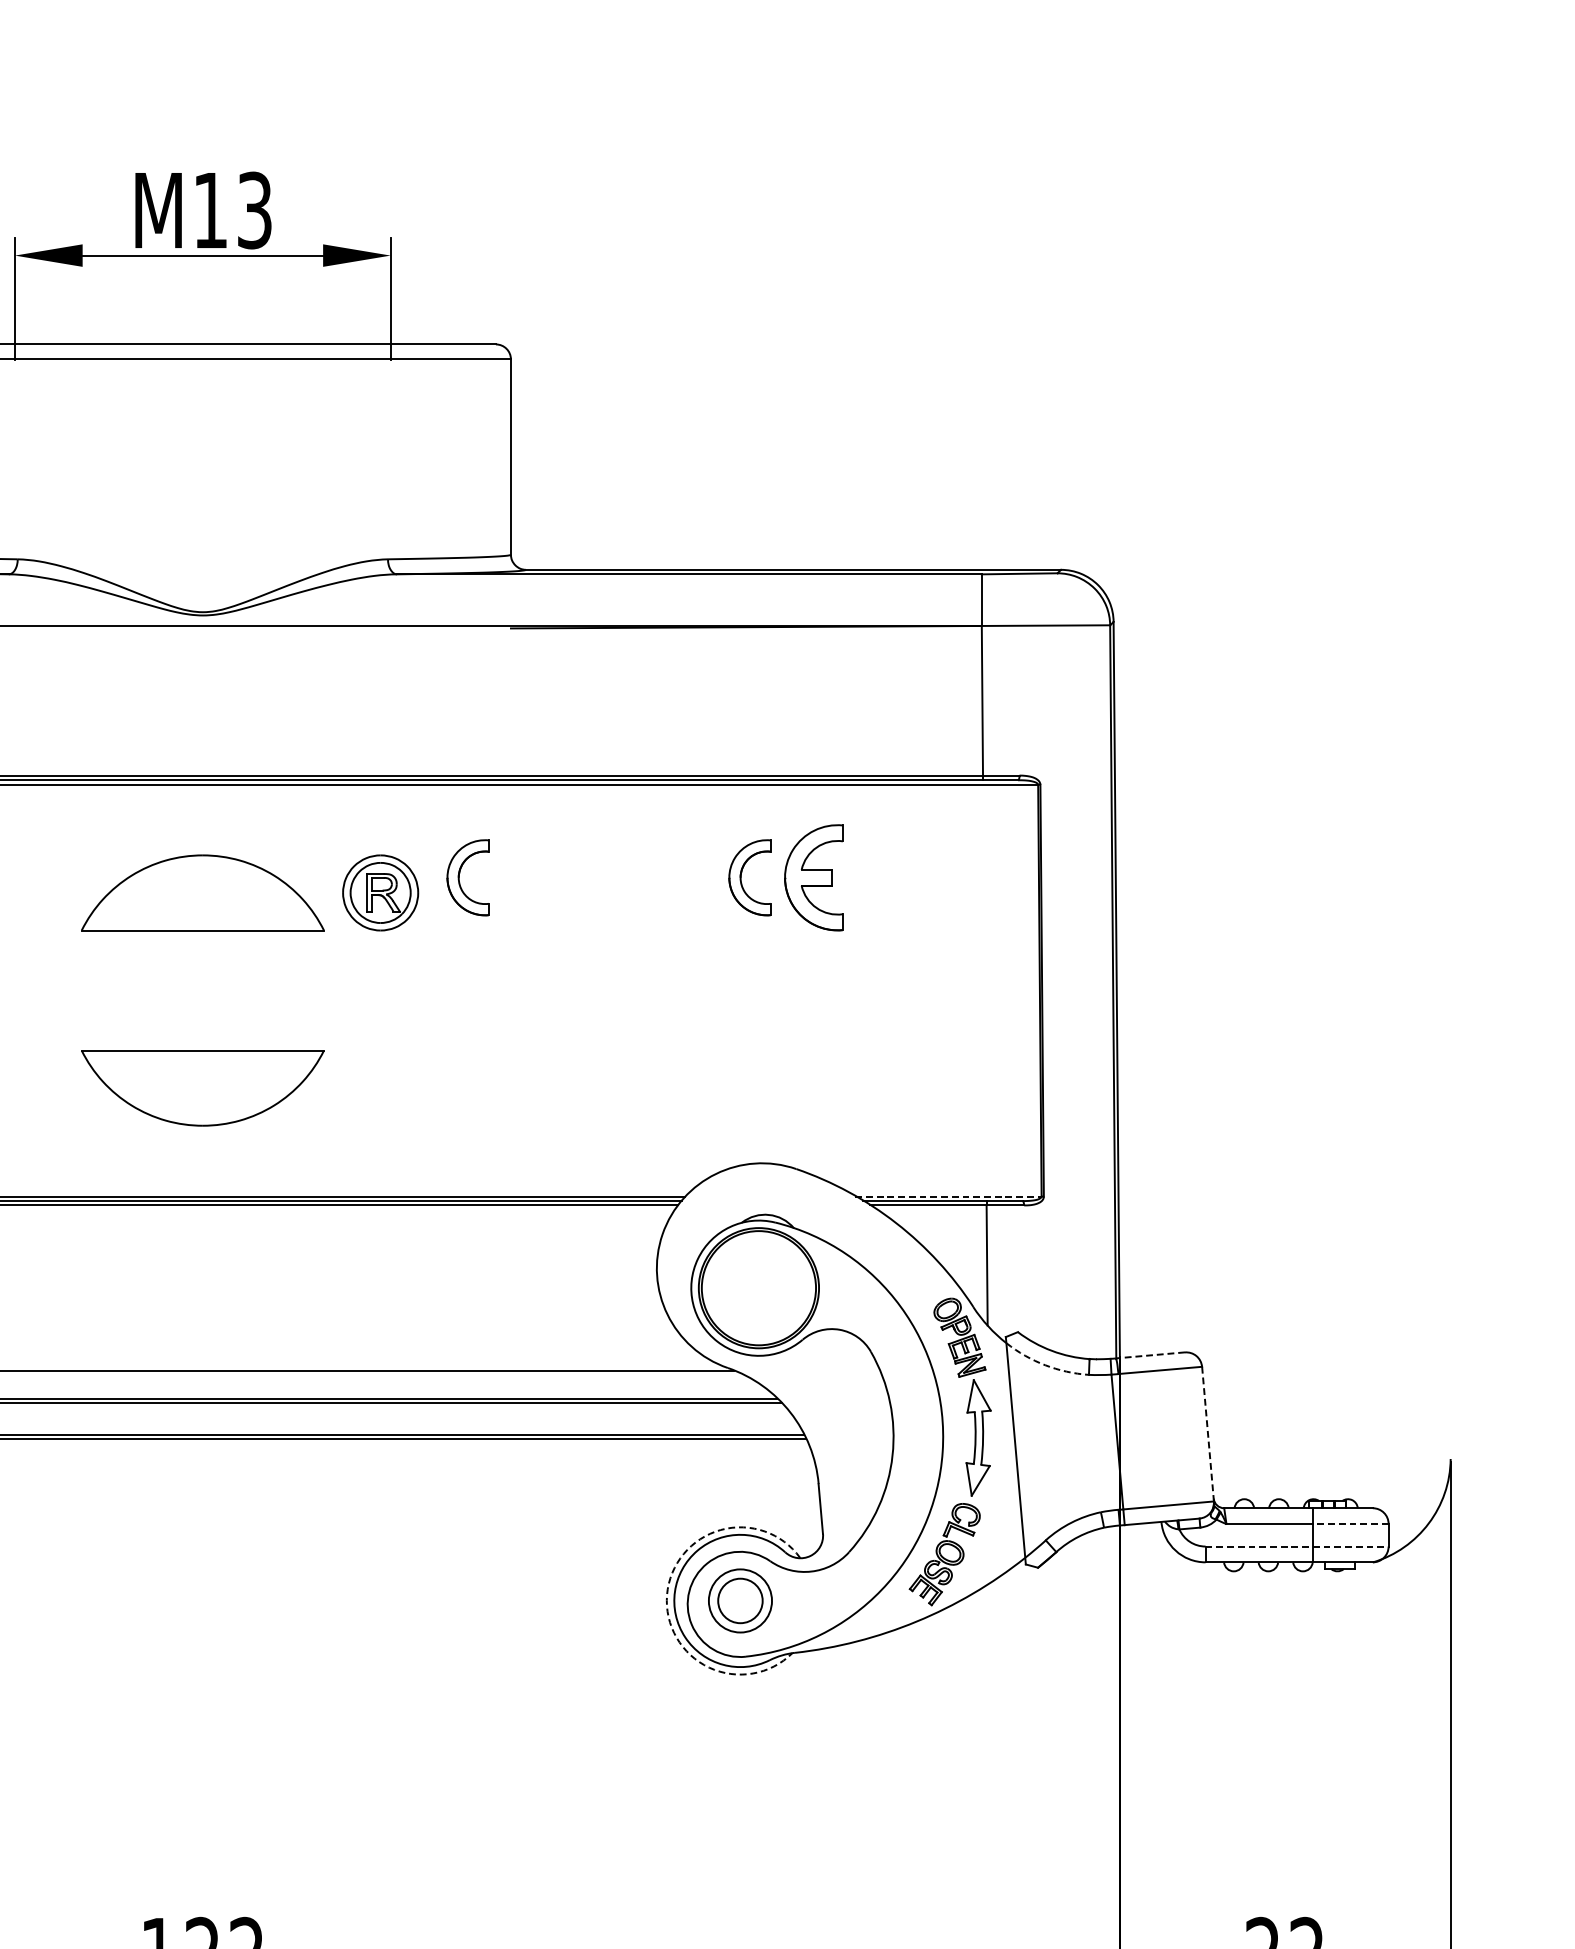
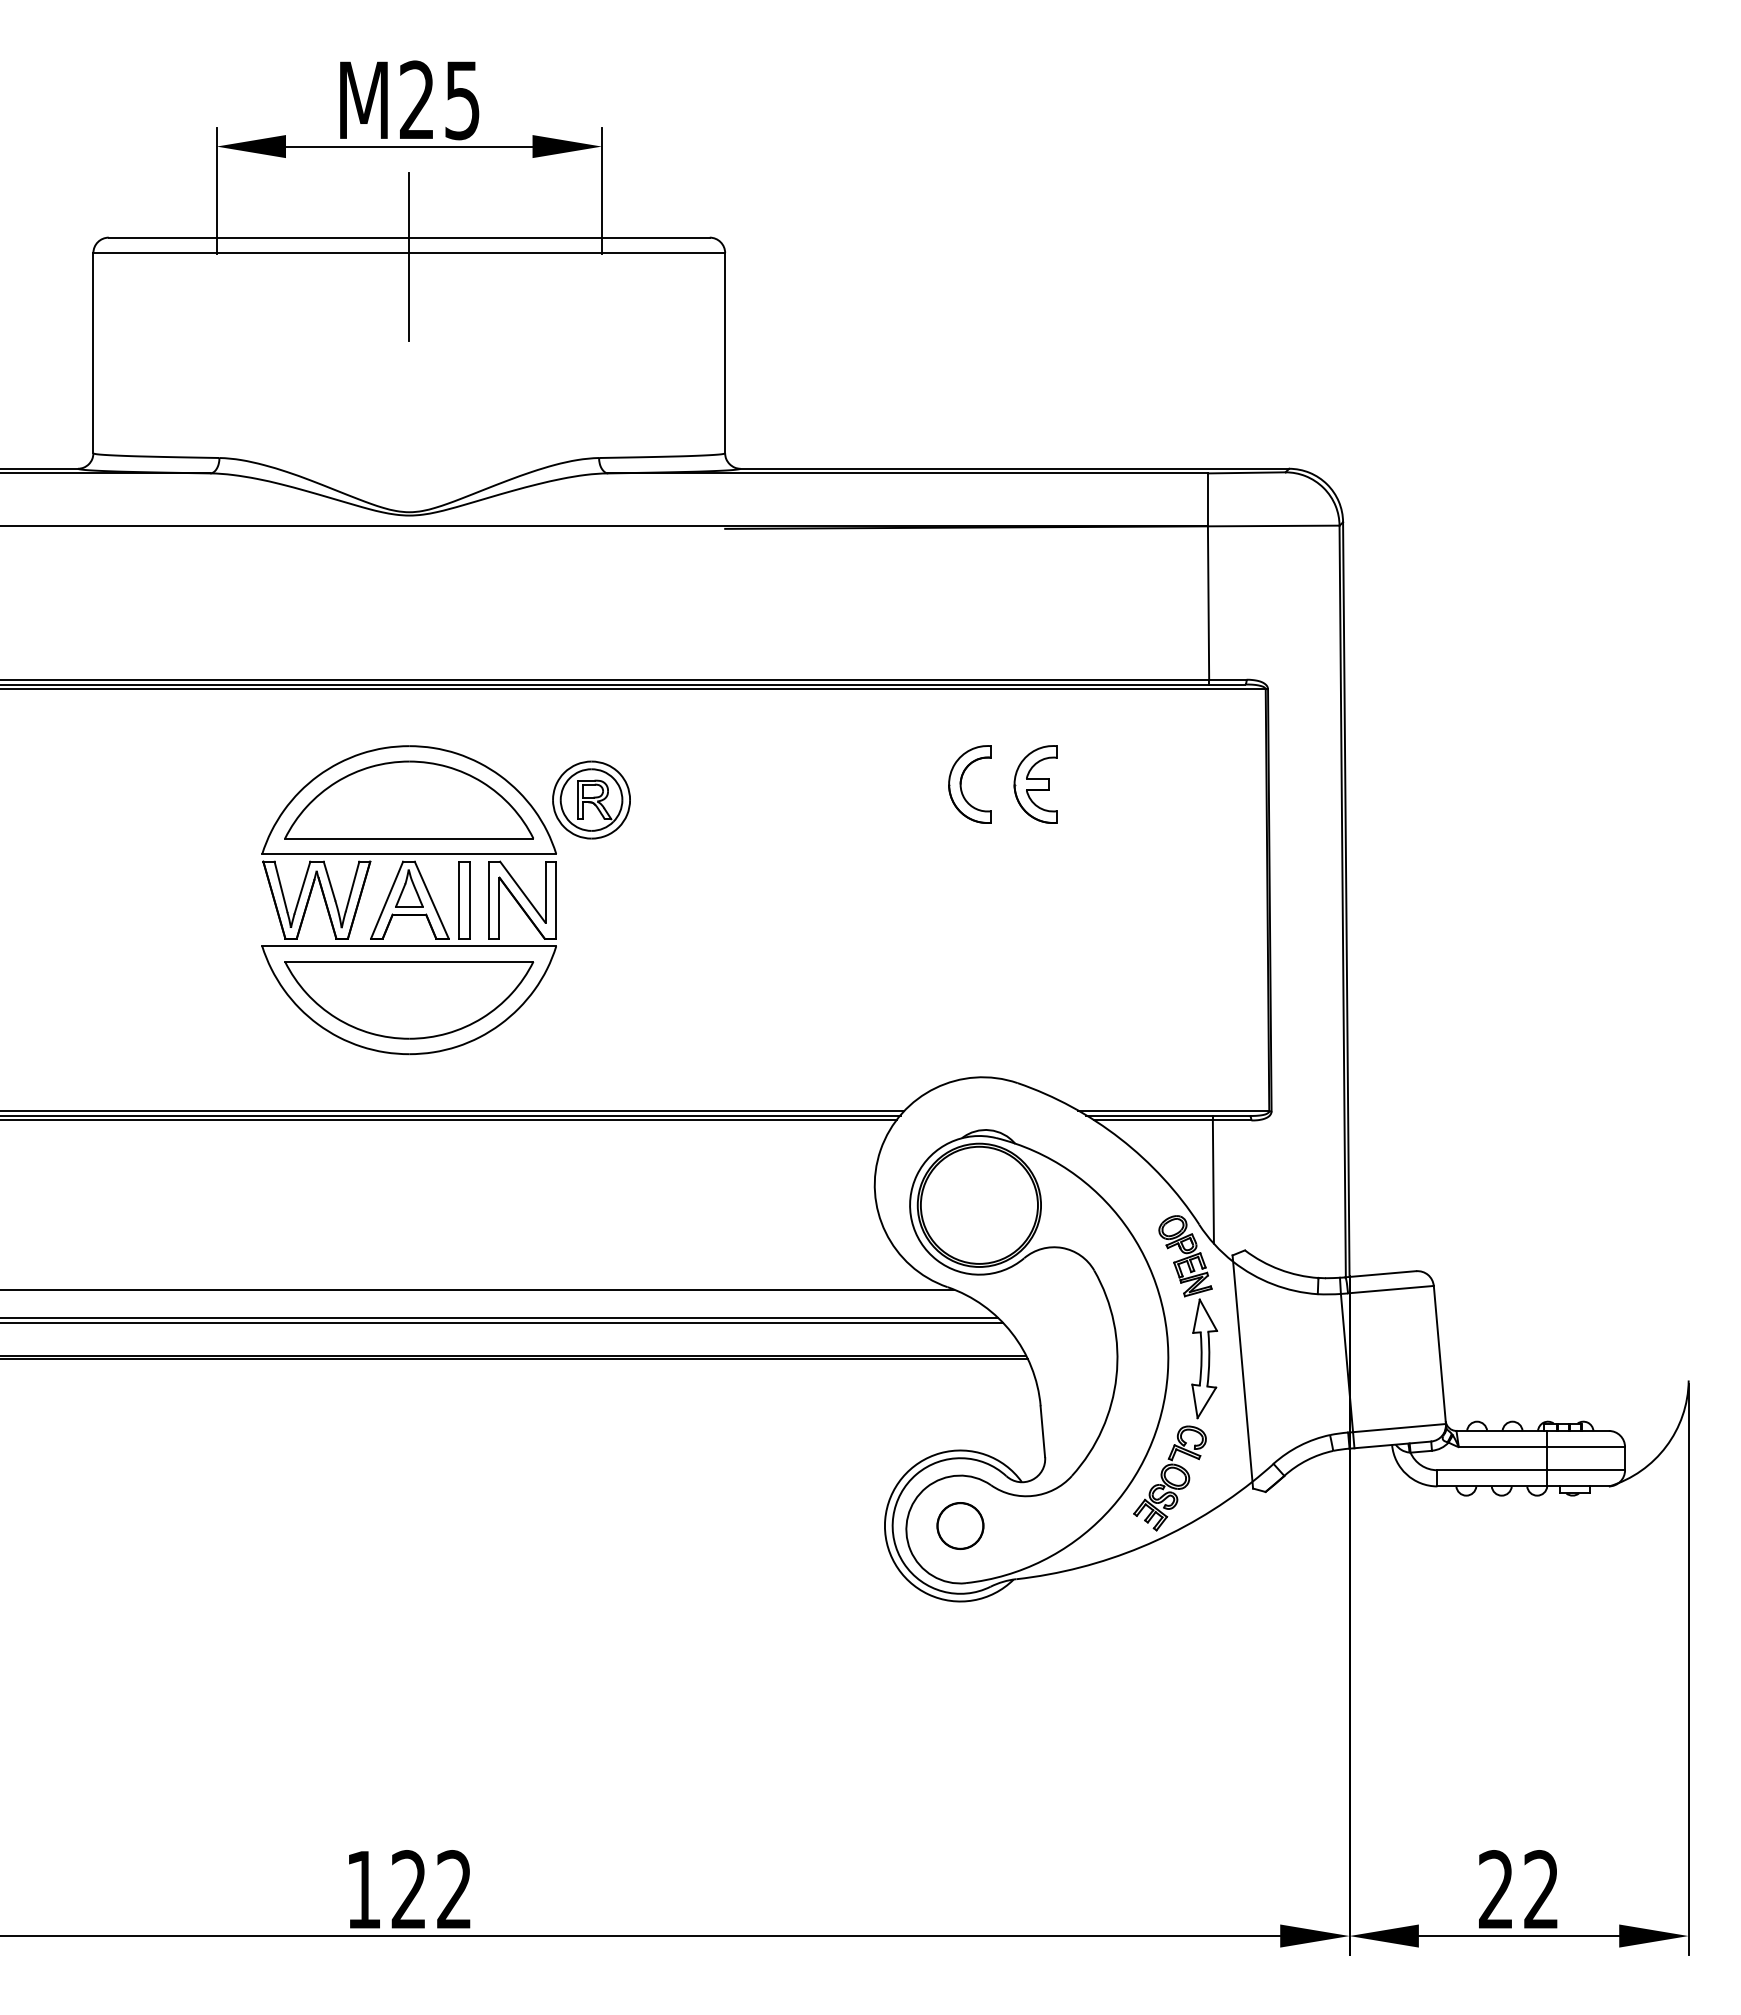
text: (232, 209) -> (439, 99), M13 -> M25
line: (203, 362) -> (409, 256), added
part: (459, 877) -> (672, 784), removed
part: (813, 877) -> (1035, 784), size x0.71
part: (202, 990) -> (408, 900), added
line: (948, 1196) -> (1173, 1111), dashed -> solid
line: (1150, 1355) -> (1380, 1274), dashed -> solid
arc: (1045, 1365) -> (1273, 1284), dashed -> solid
line: (1208, 1436) -> (1440, 1357), dashed -> solid
line: (1351, 1524) -> (1586, 1447), dashed -> solid
line: (1297, 1546) -> (1531, 1470), dashed -> solid
arc: (667, 1594) -> (885, 1519), dashed -> solid
circle: (740, 1600) -> (960, 1525), size x0.71

